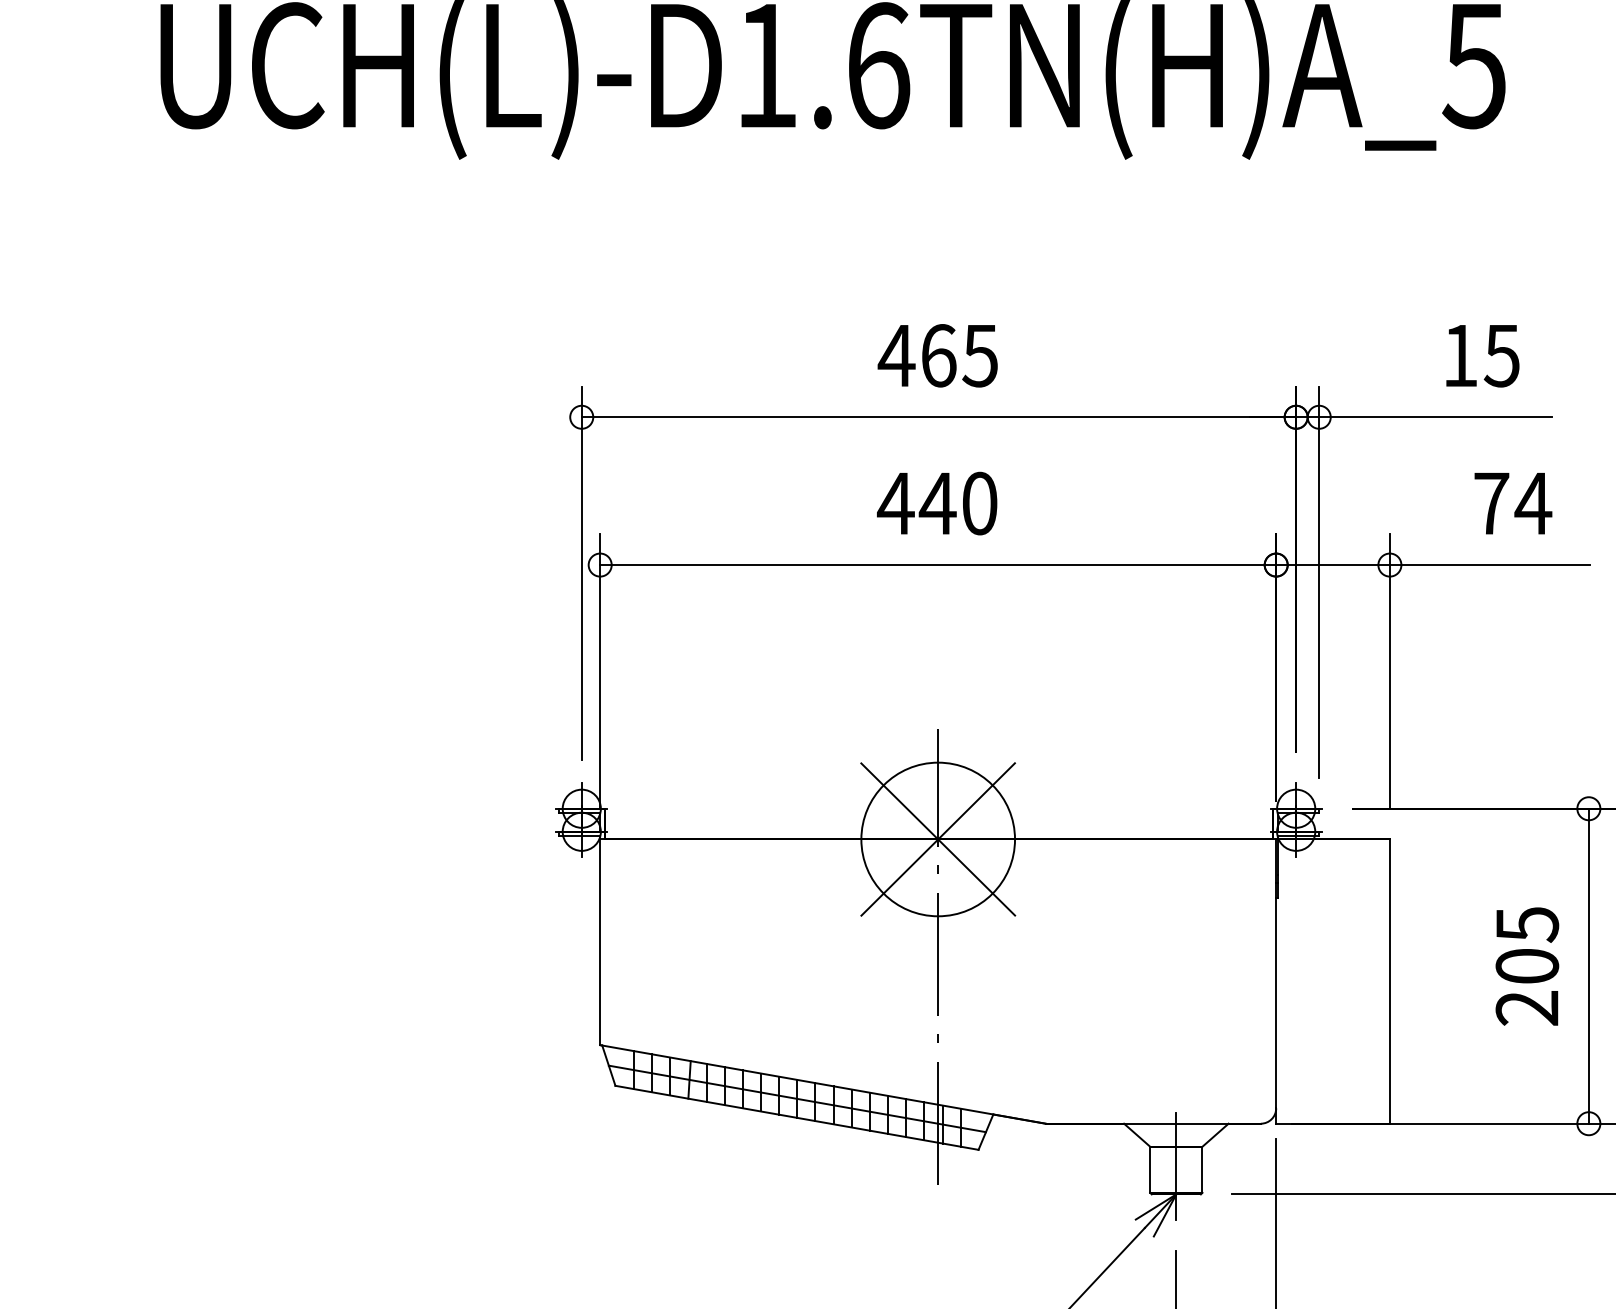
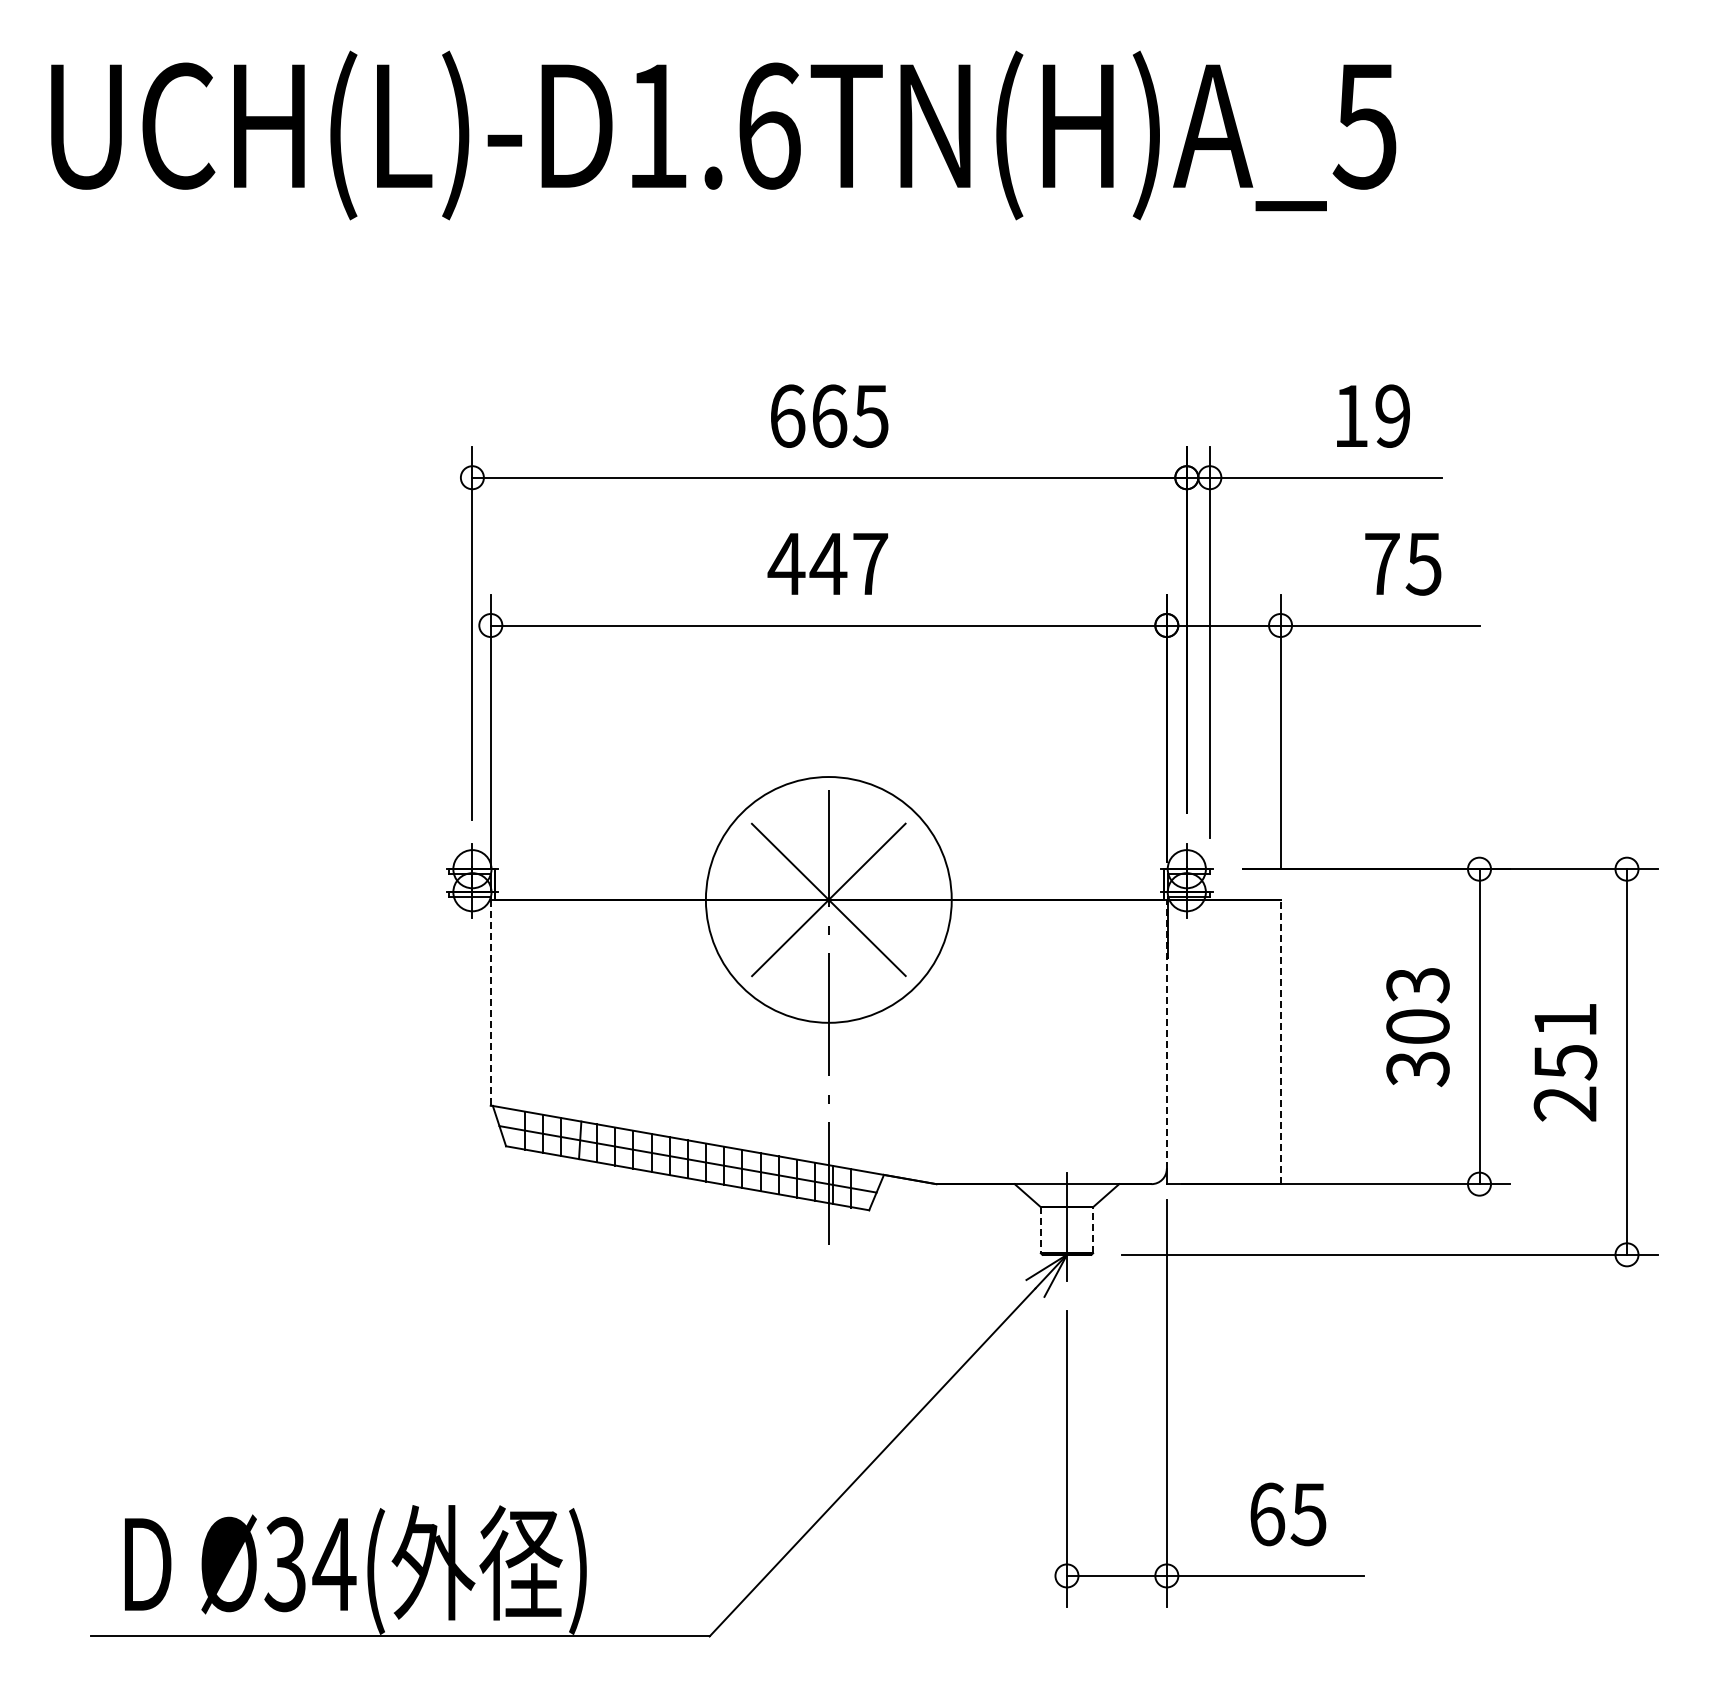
text: (896, 355) -> (787, 415), 465 -> 665
text: (1501, 355) -> (1392, 415), 15 -> 19
text: (979, 503) -> (870, 563), 440 -> 447
text: (1532, 504) -> (1423, 564), 74 -> 75
circle: (937, 839) -> (828, 899), size x1.6
line: (599, 942) -> (490, 1002), solid -> dashed
text: (1526, 967) -> (1417, 1027), 205 -> 303
line: (1275, 973) -> (1166, 1033), solid -> dashed
line: (1389, 981) -> (1280, 1041), solid -> dashed
line: (1202, 1169) -> (1093, 1229), solid -> dashed
line: (1149, 1170) -> (1040, 1230), solid -> dashed

